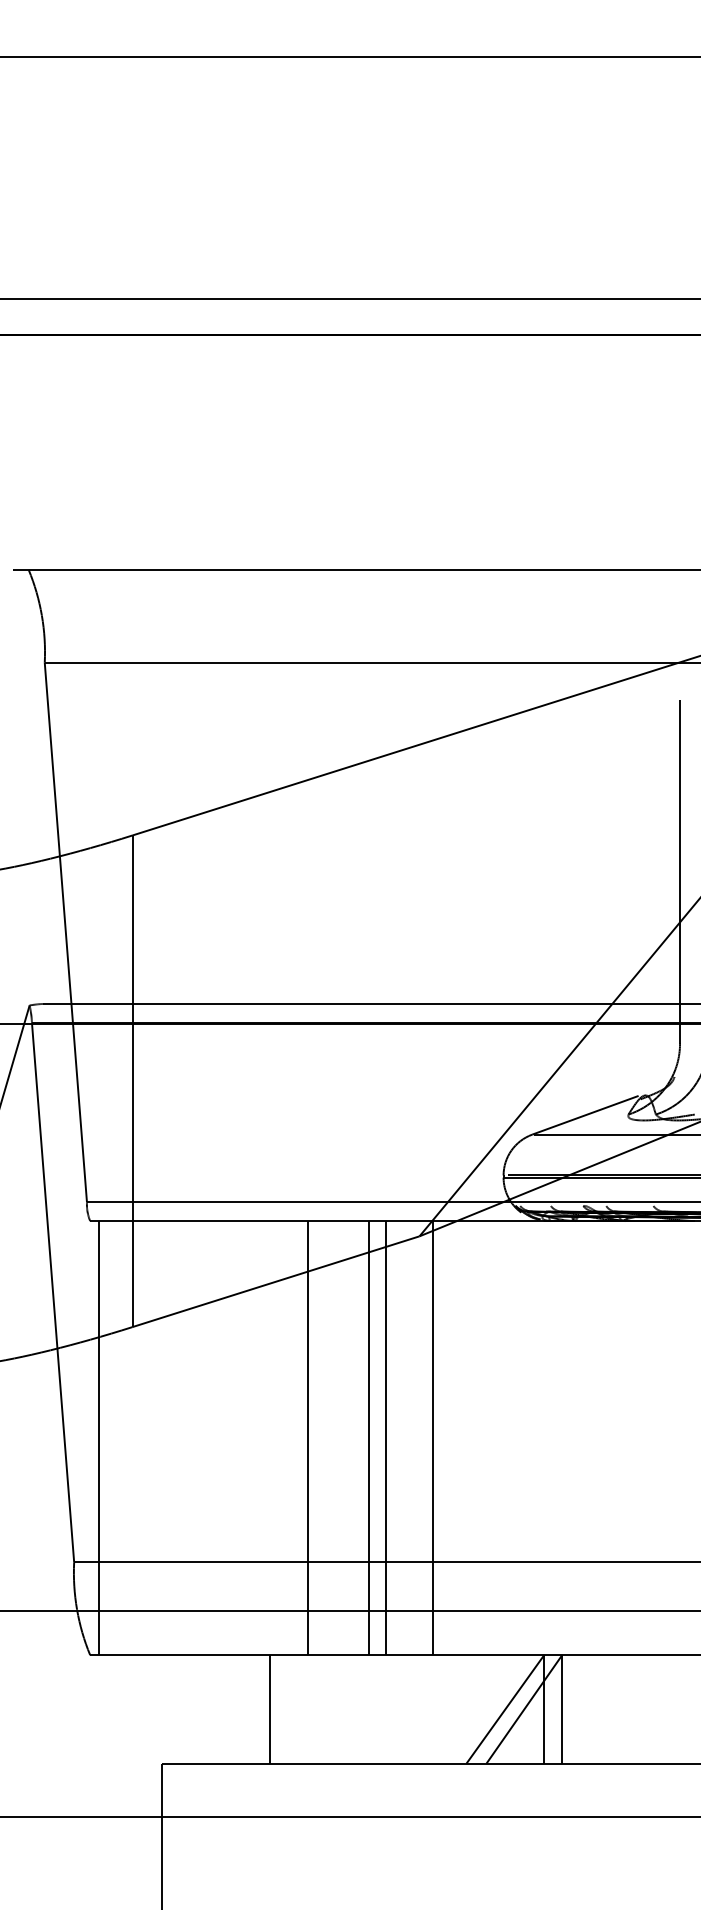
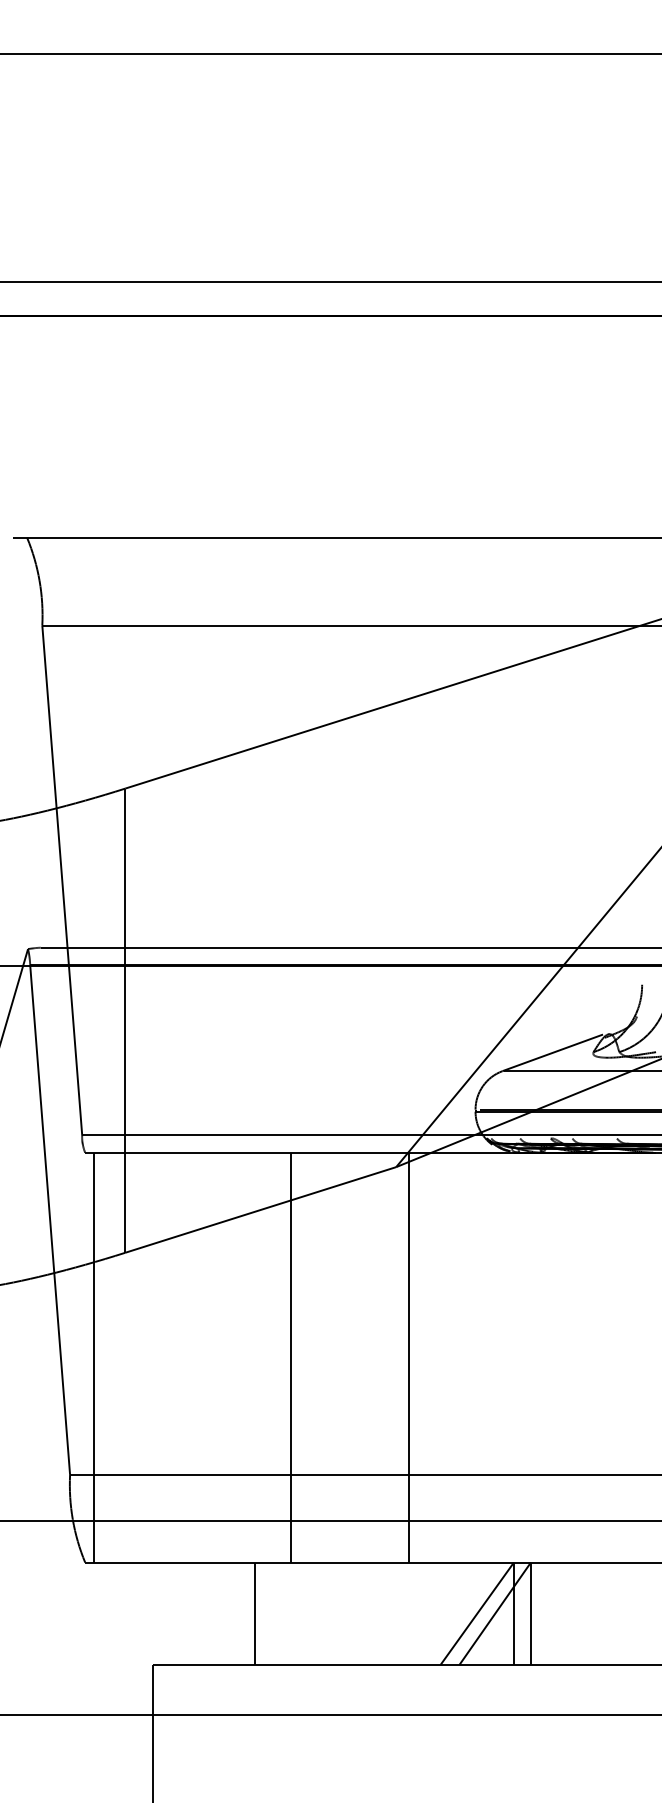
line: (679, 872) -> (641, 823), removed
line: (368, 1438) -> (347, 1358), removed
line: (386, 1438) -> (364, 1358), removed

